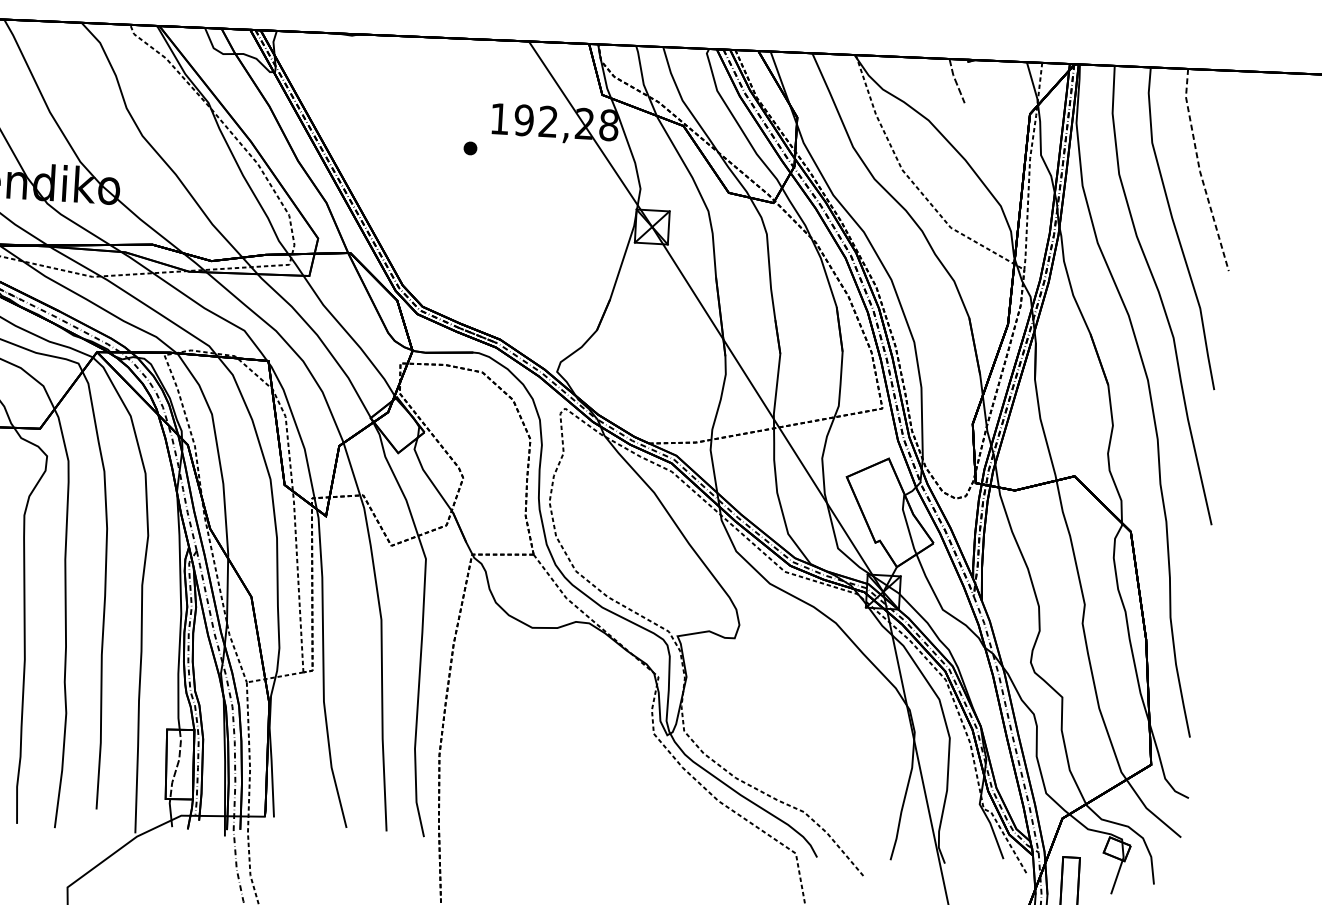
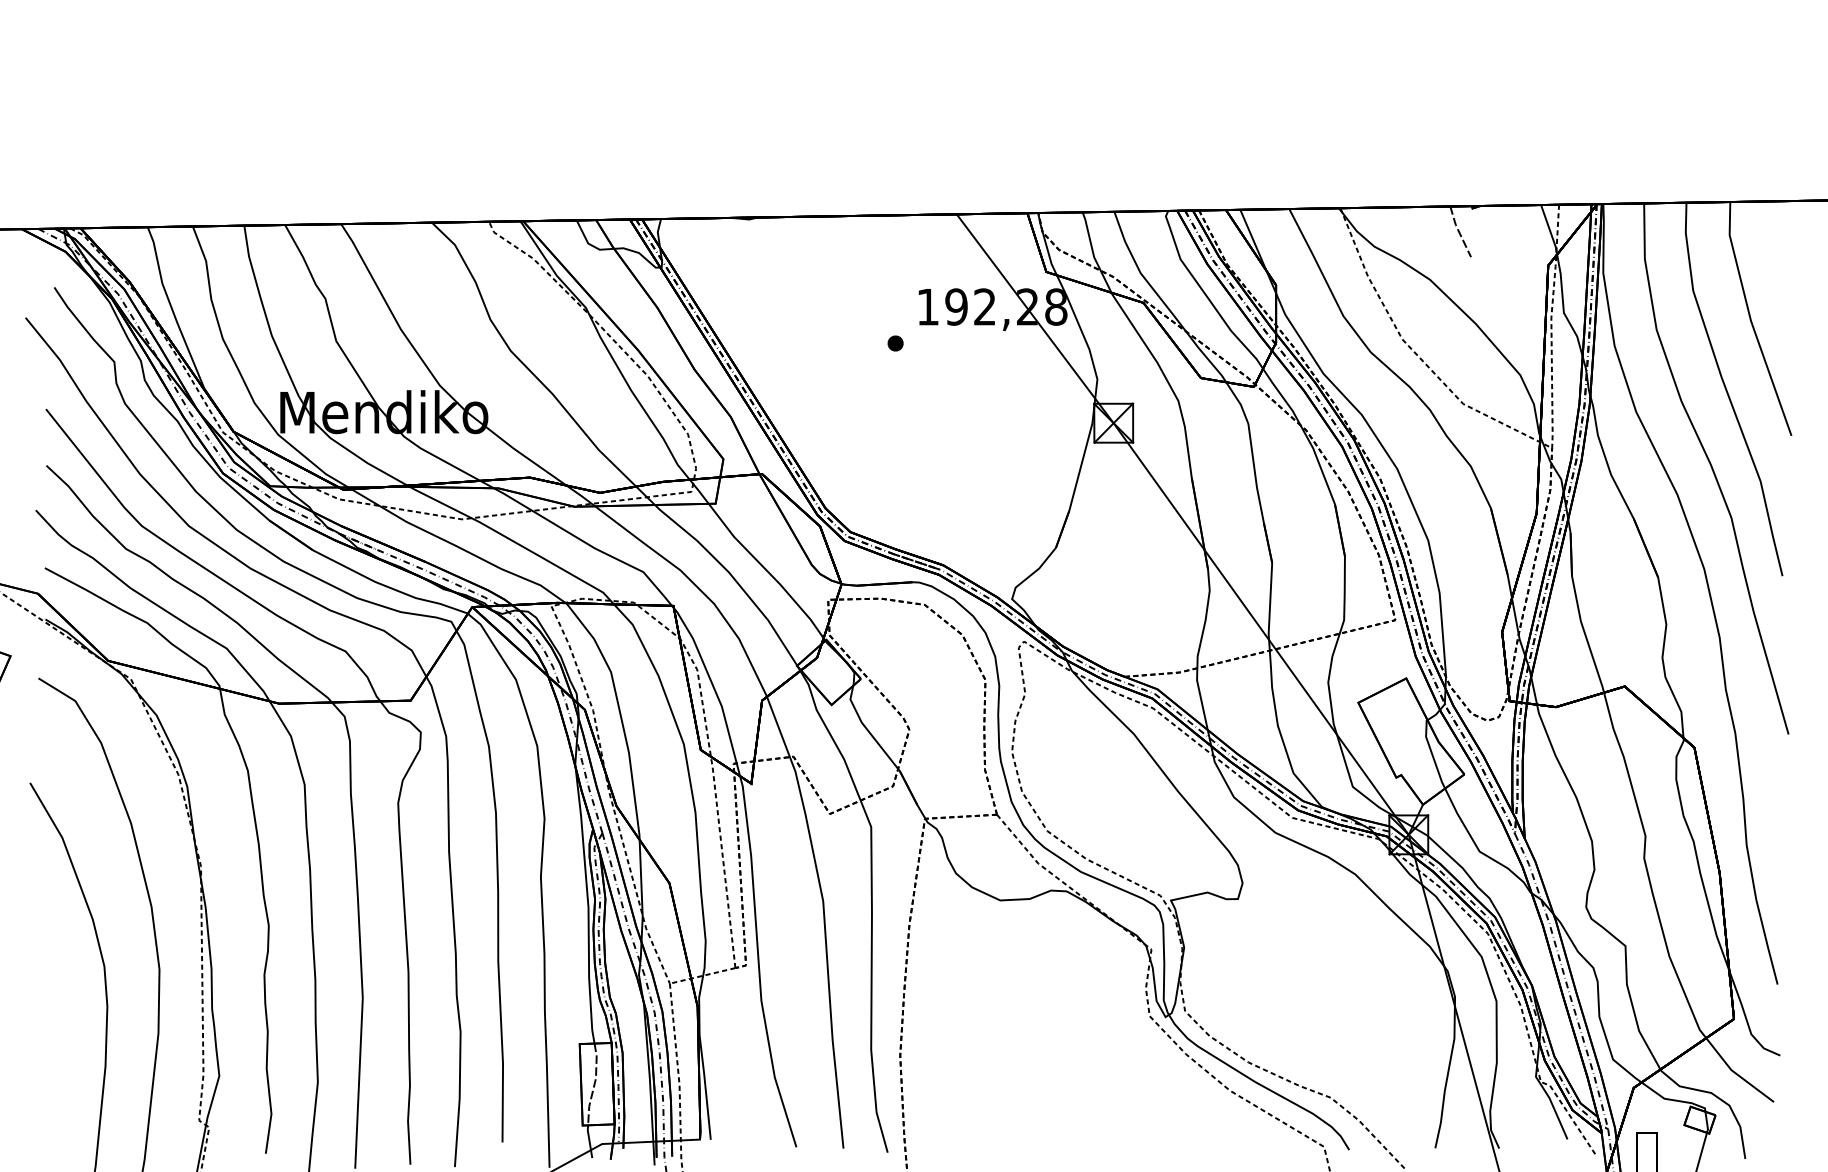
line: (1200, 171) -> (1751, 321), dashed -> solid

